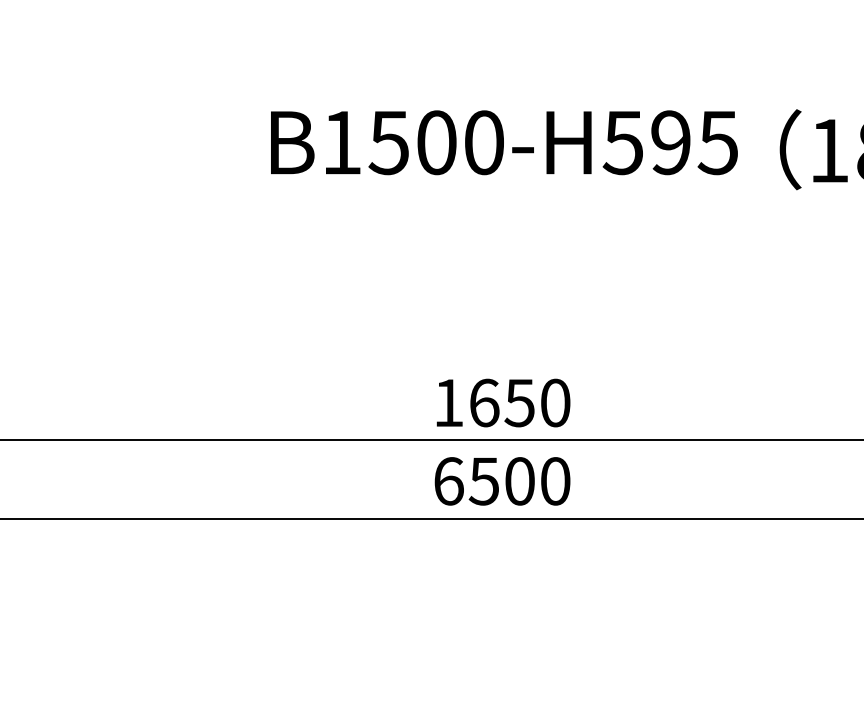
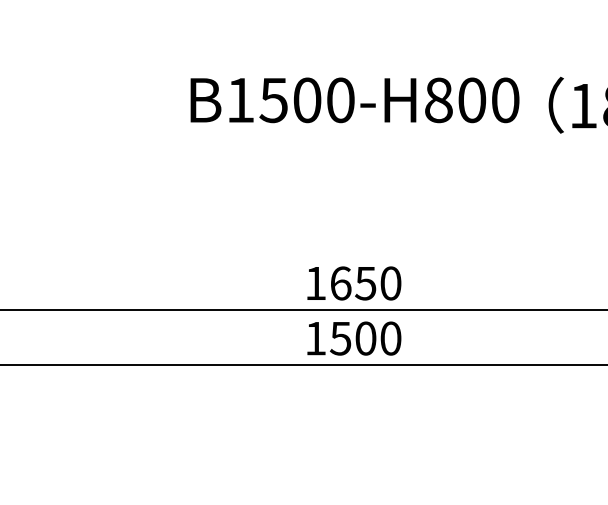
text: (670, 142) -> (471, 100), B1500-H595 -> B1500-H800
text: (449, 481) -> (316, 338), 6500 -> 1500

